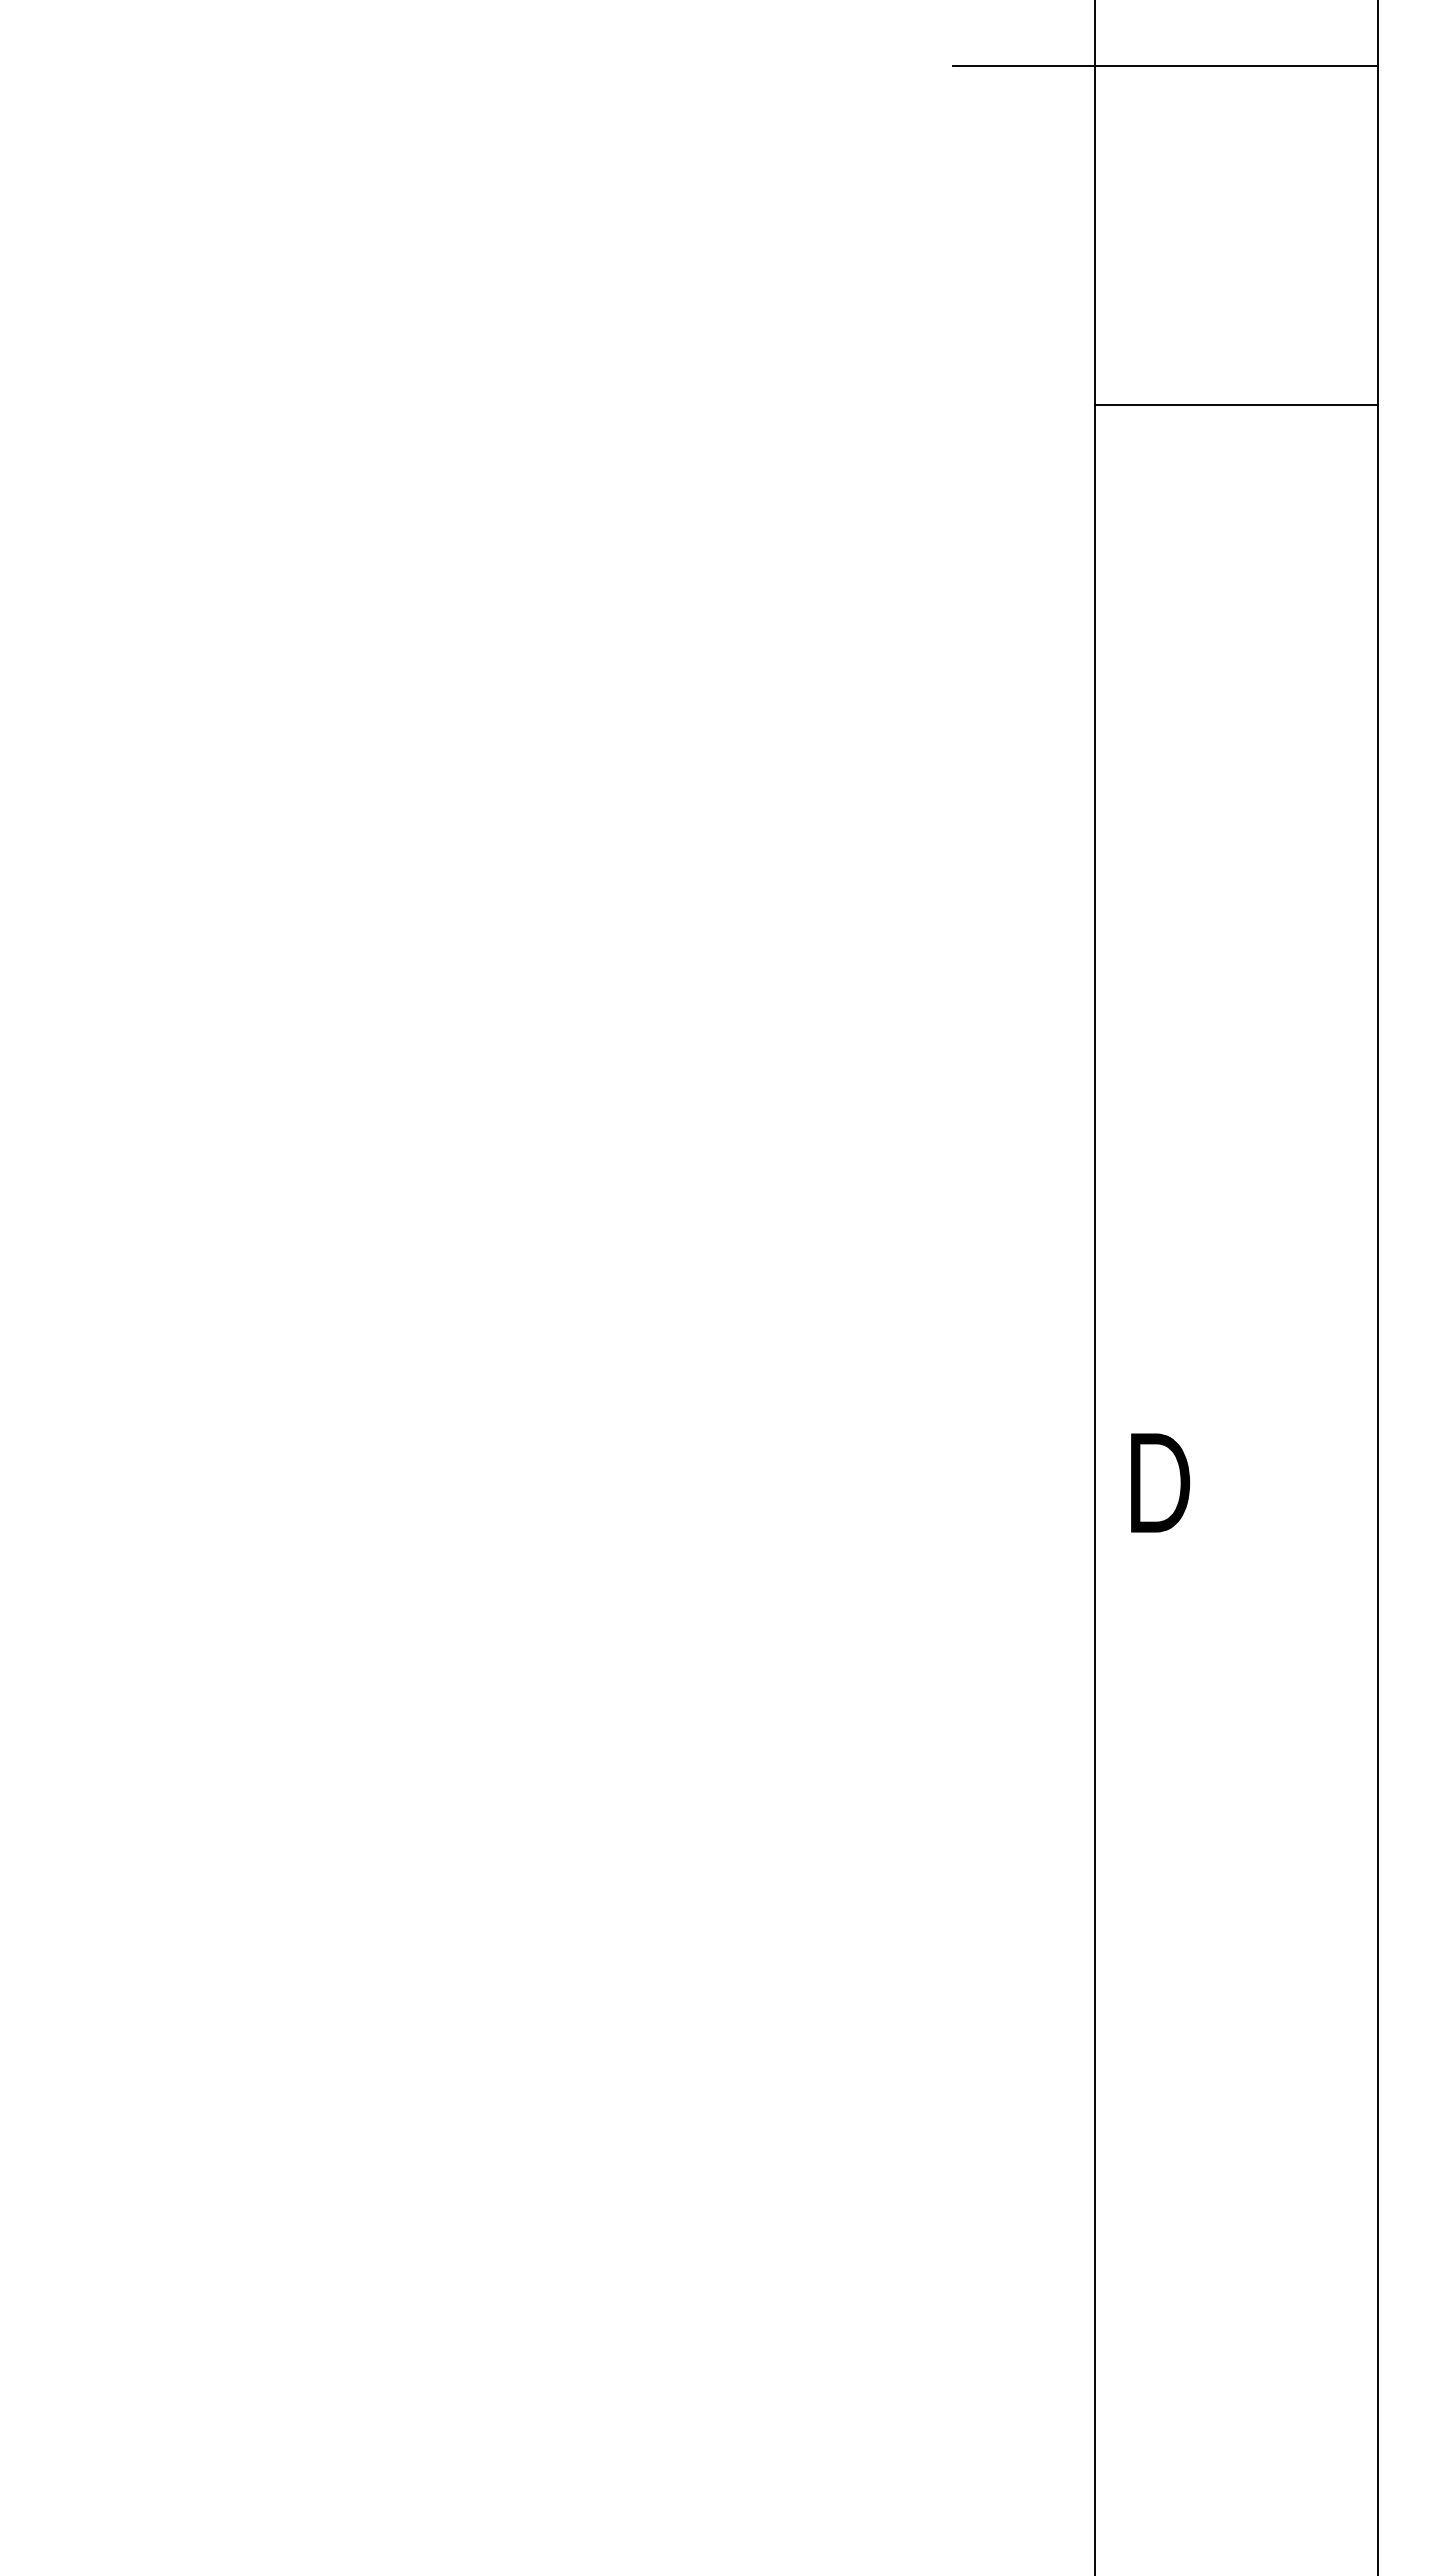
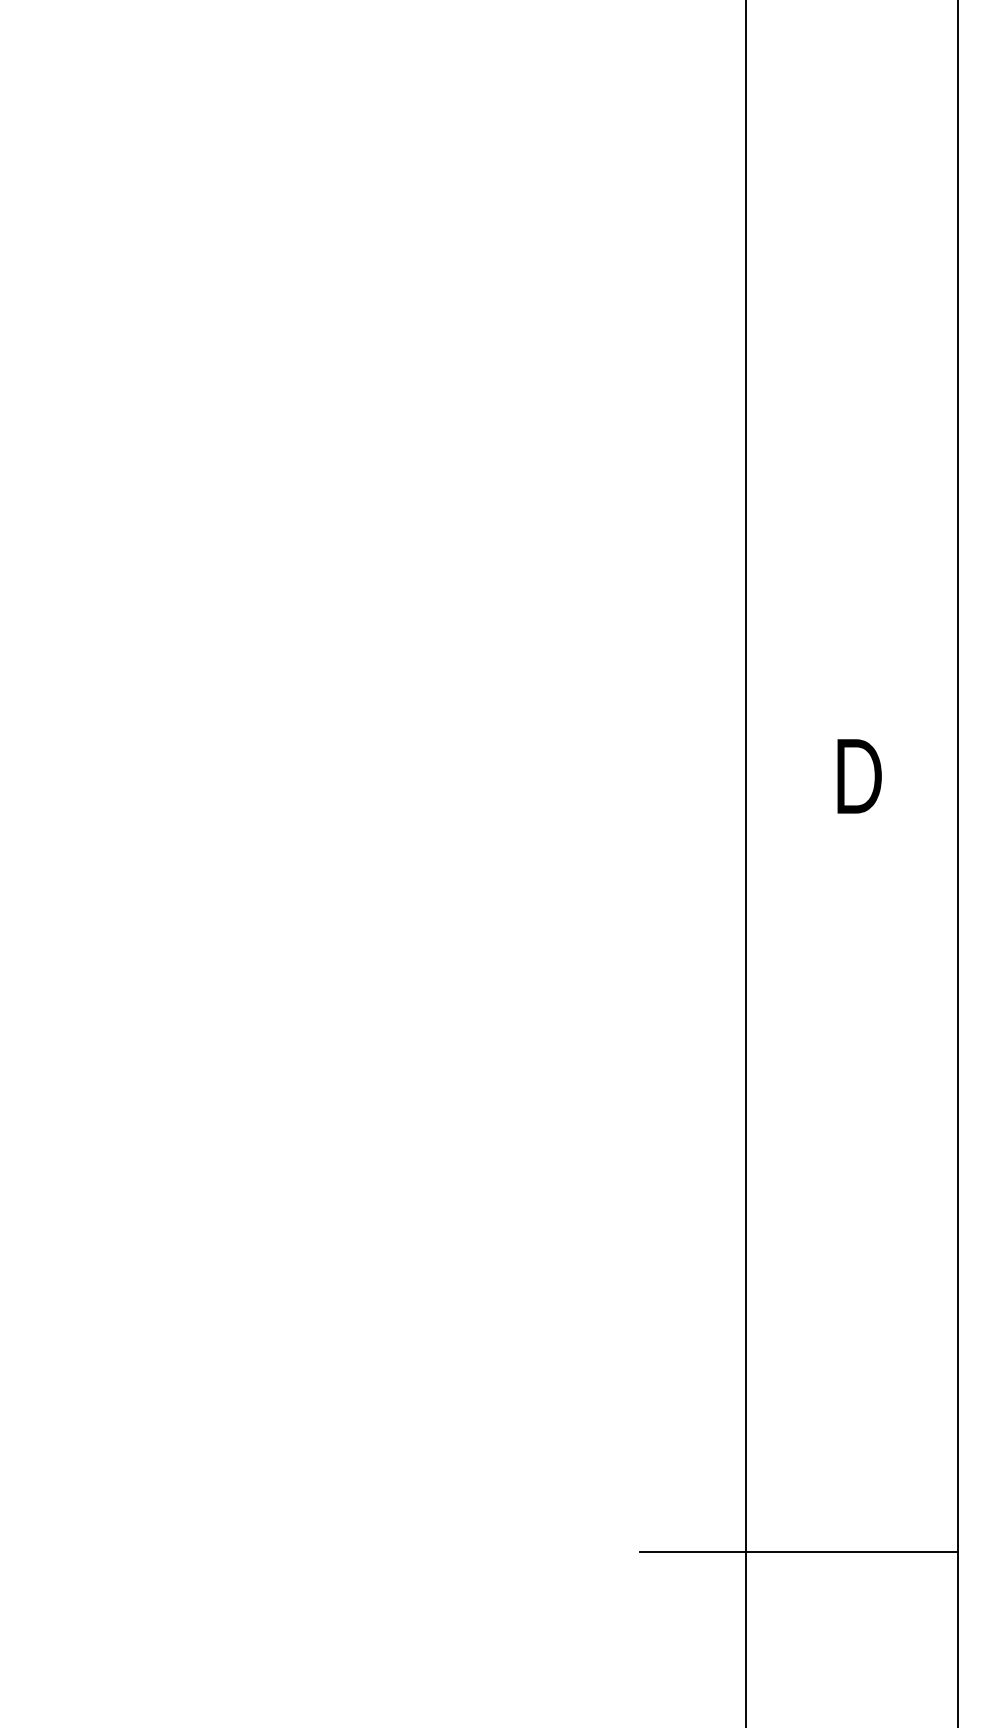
text: (1160, 1482) -> (859, 776), moved
line: (1165, 2527) -> (798, 1551), added

